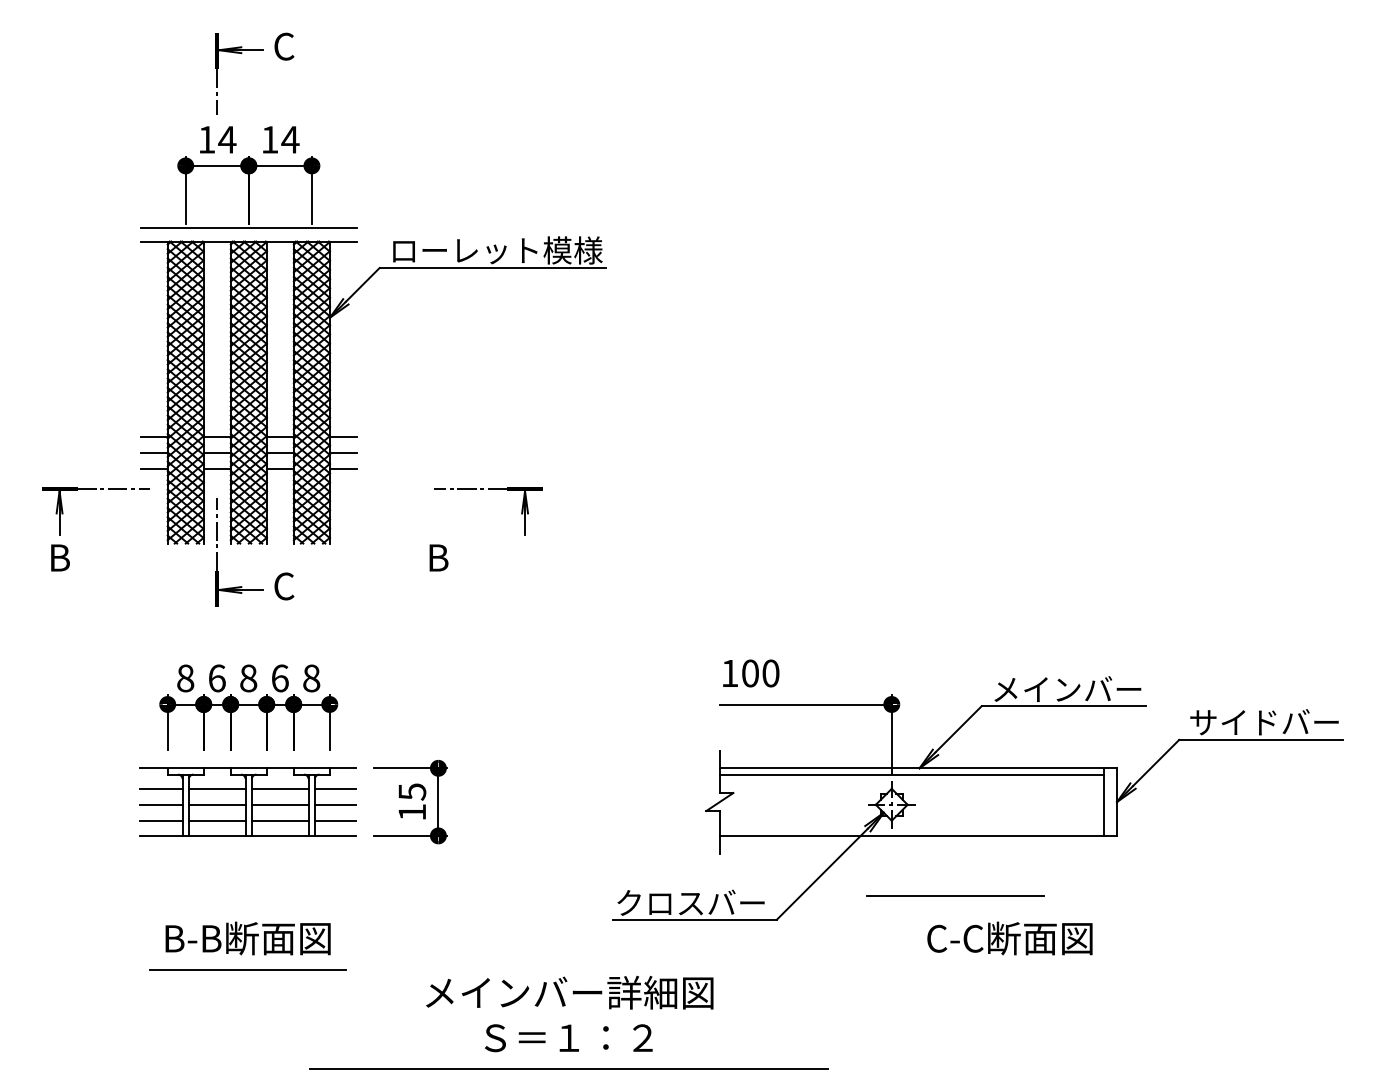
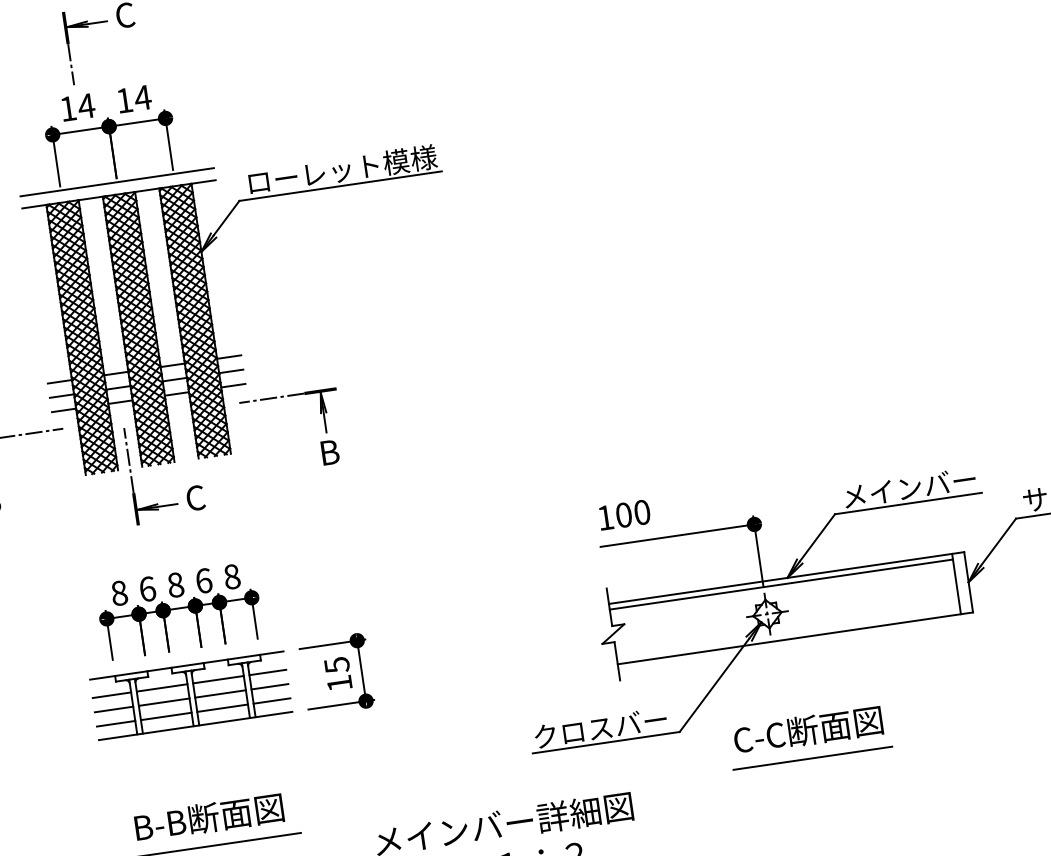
part: (488, 489) -> (287, 396), moved
line: (955, 895) -> (812, 757), moved
text: (1009, 938) -> (807, 730), moved

